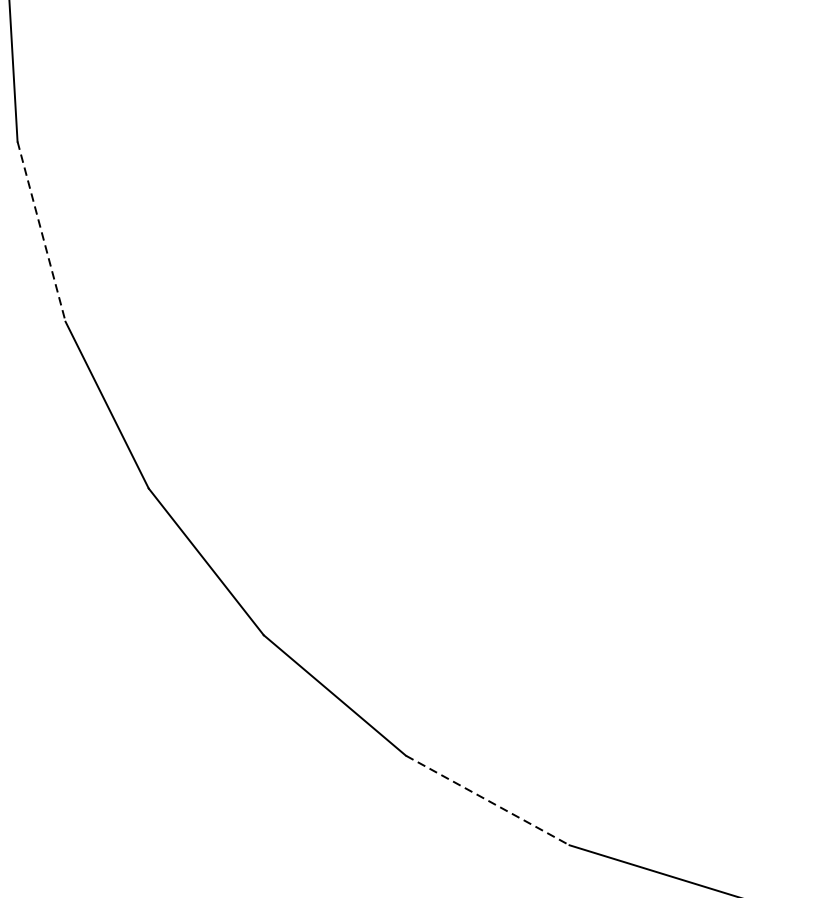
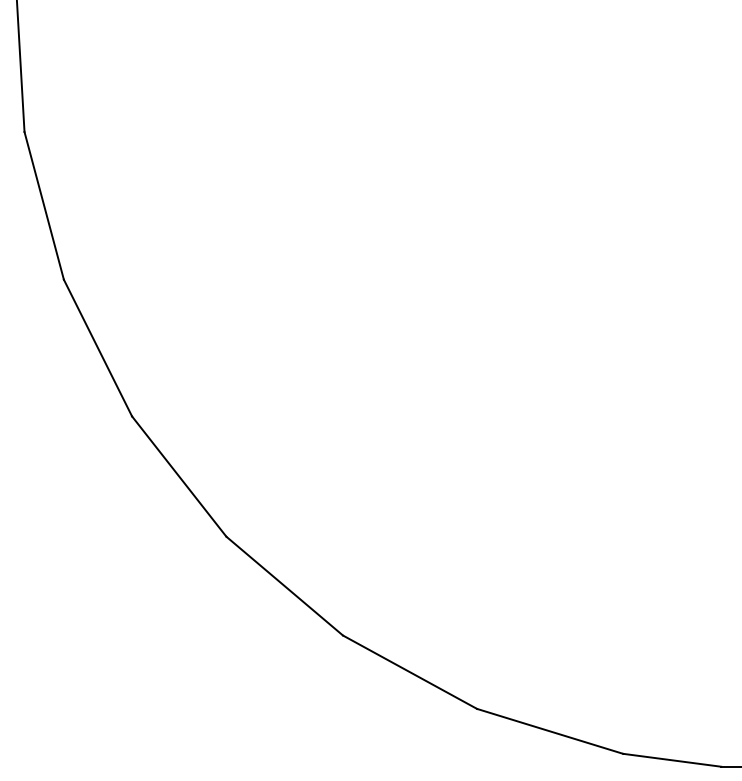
line: (41, 232) -> (44, 206), dashed -> solid
line: (488, 800) -> (410, 672), dashed -> solid

